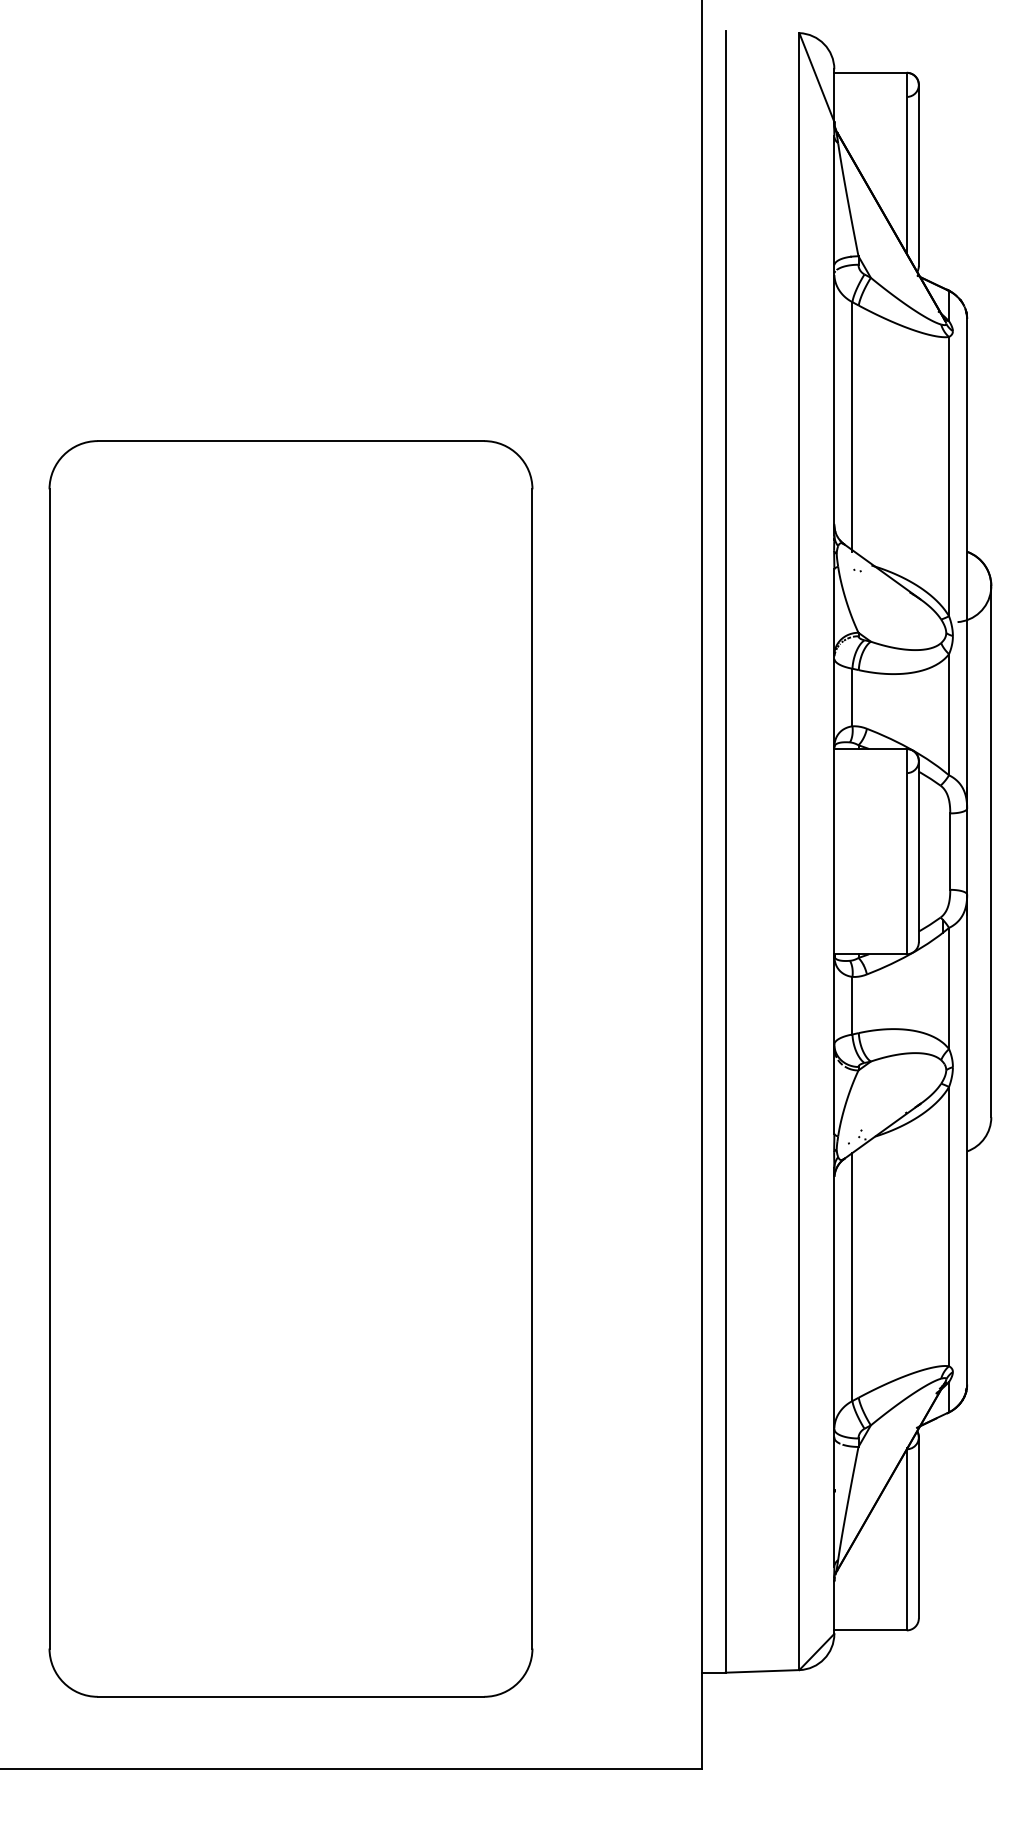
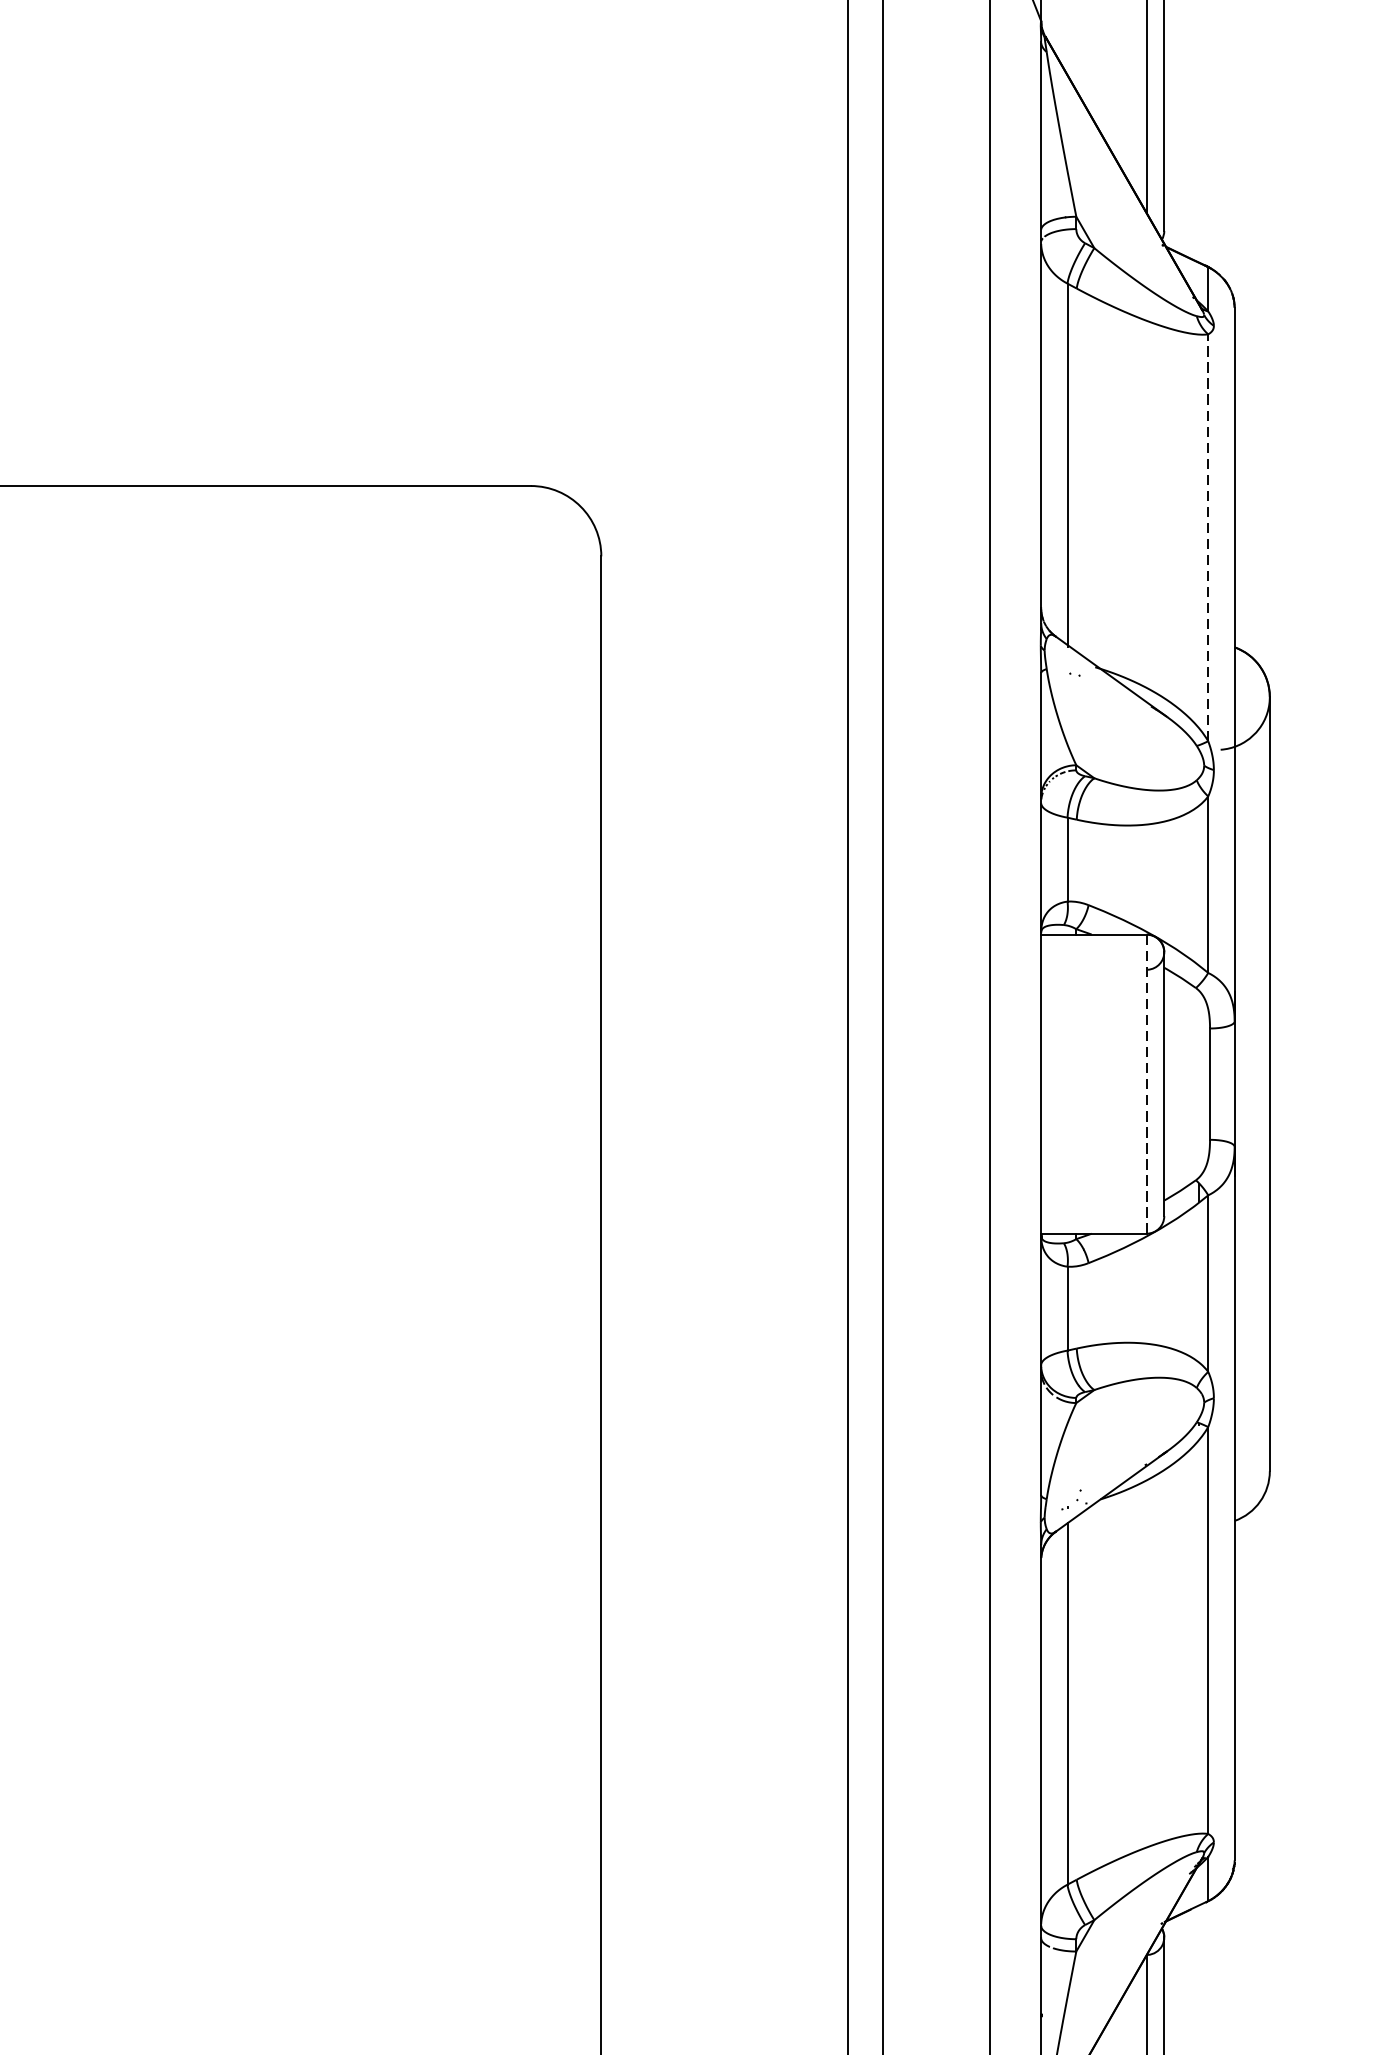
line: (949, 476) -> (1208, 537), solid -> dashed
line: (906, 851) -> (1146, 1083), solid -> dashed

